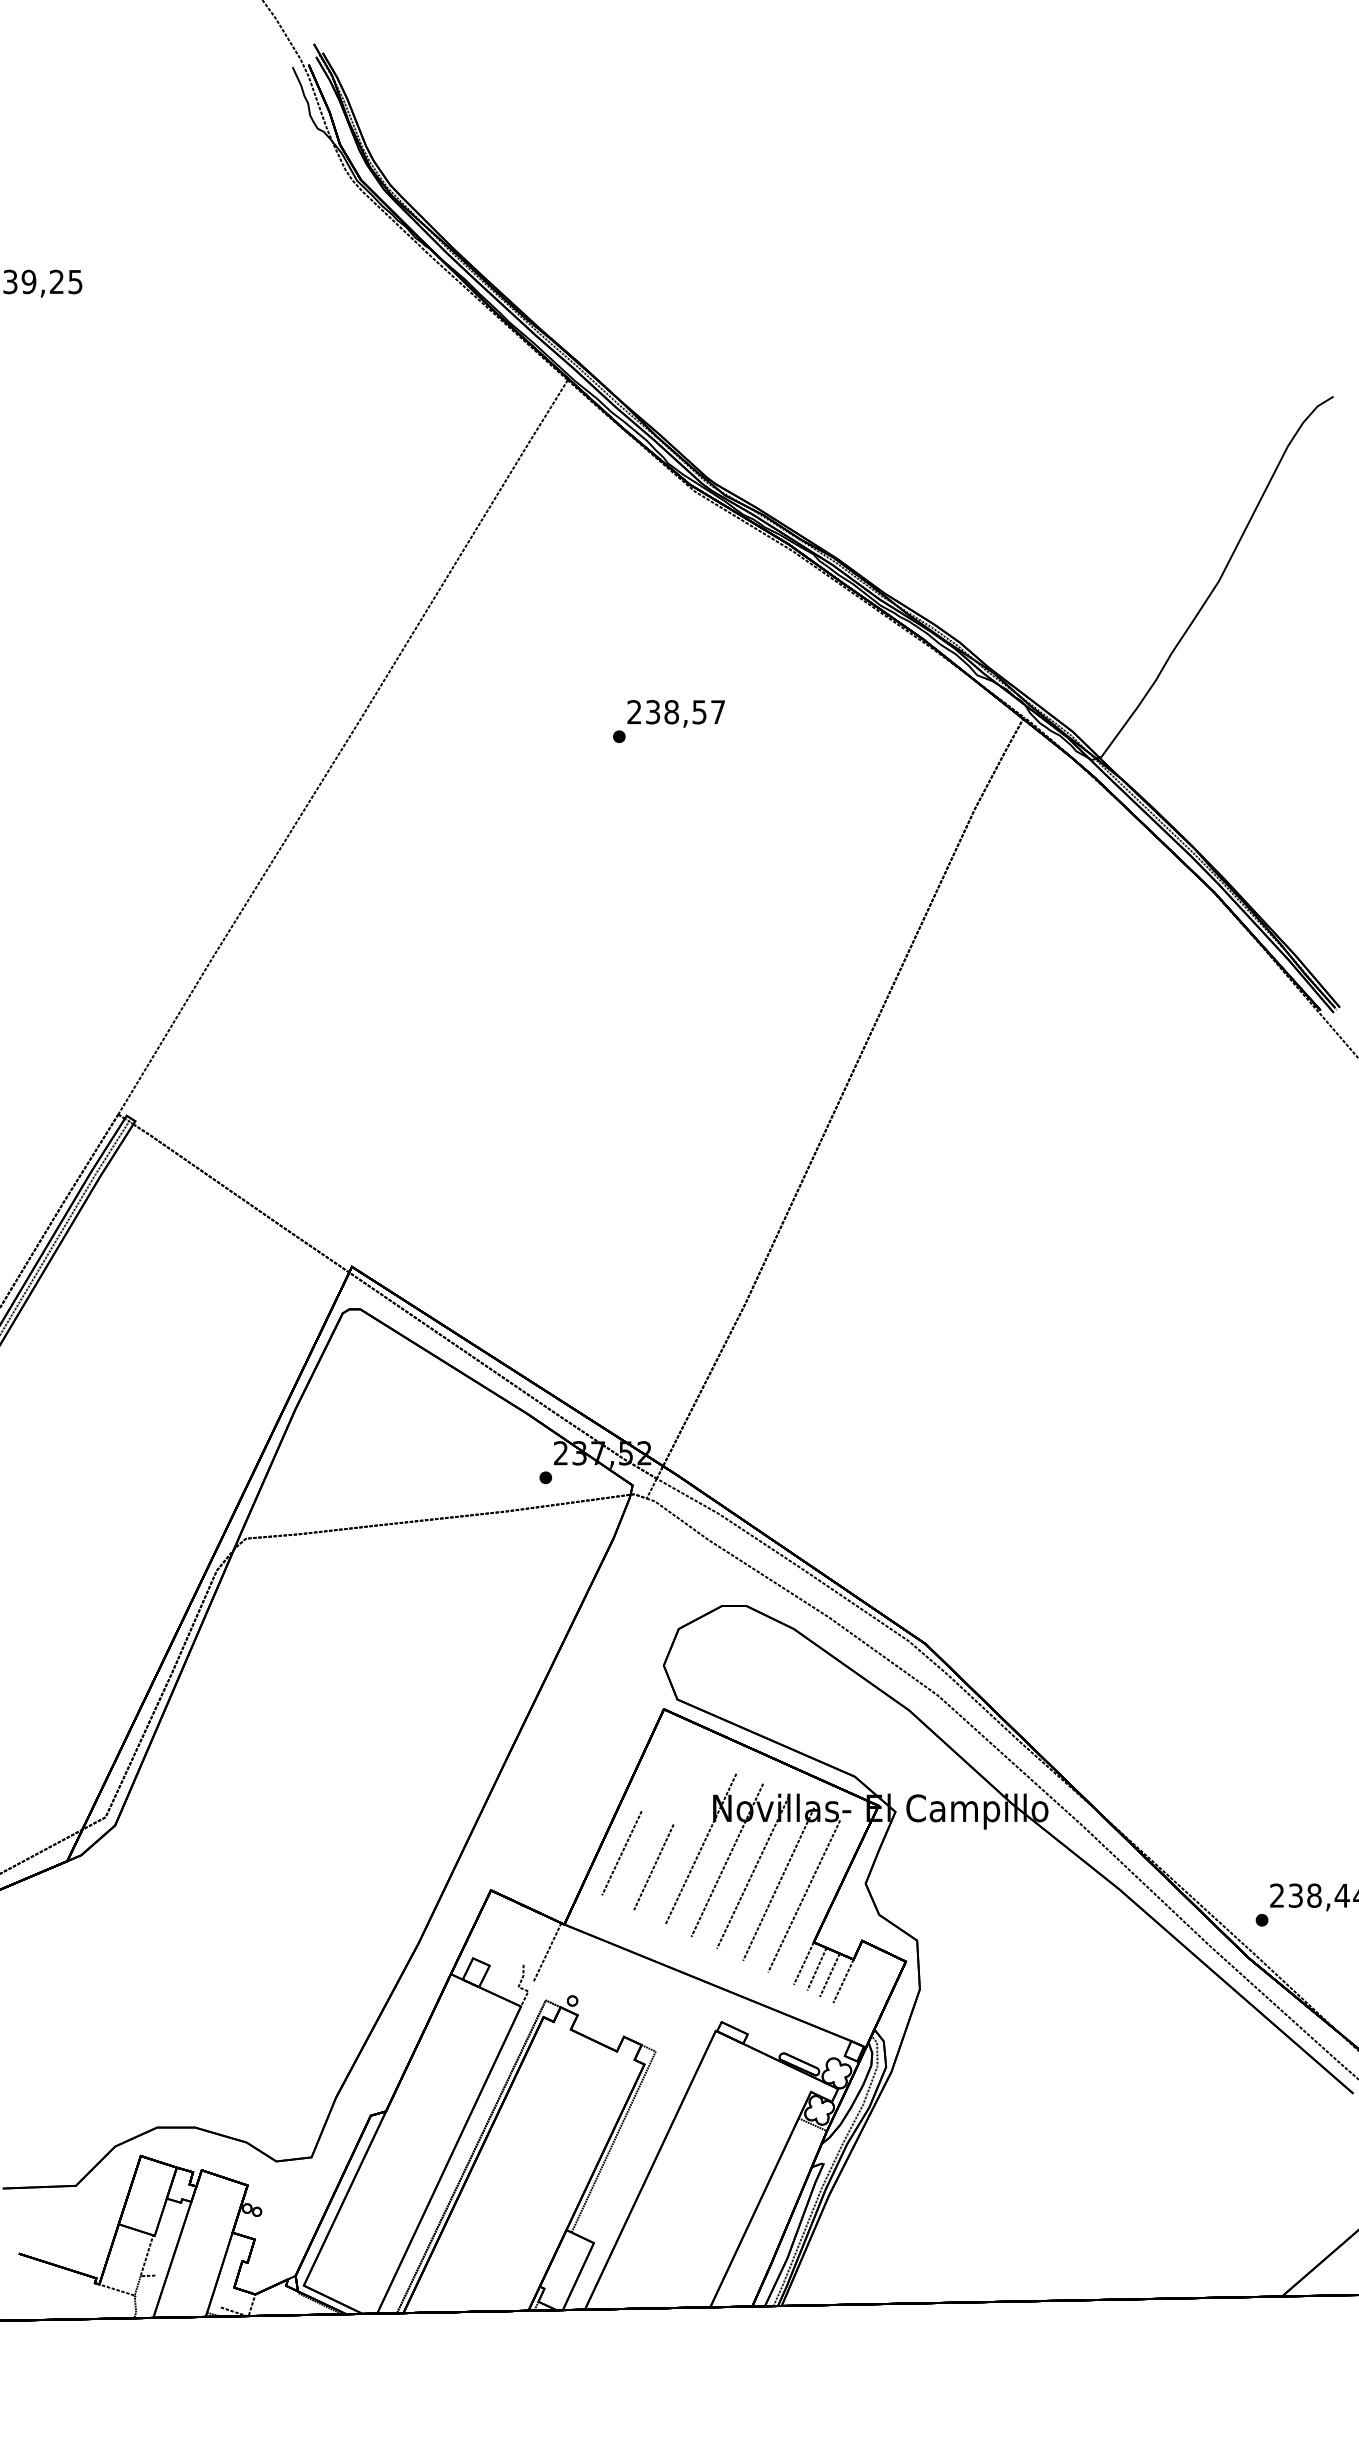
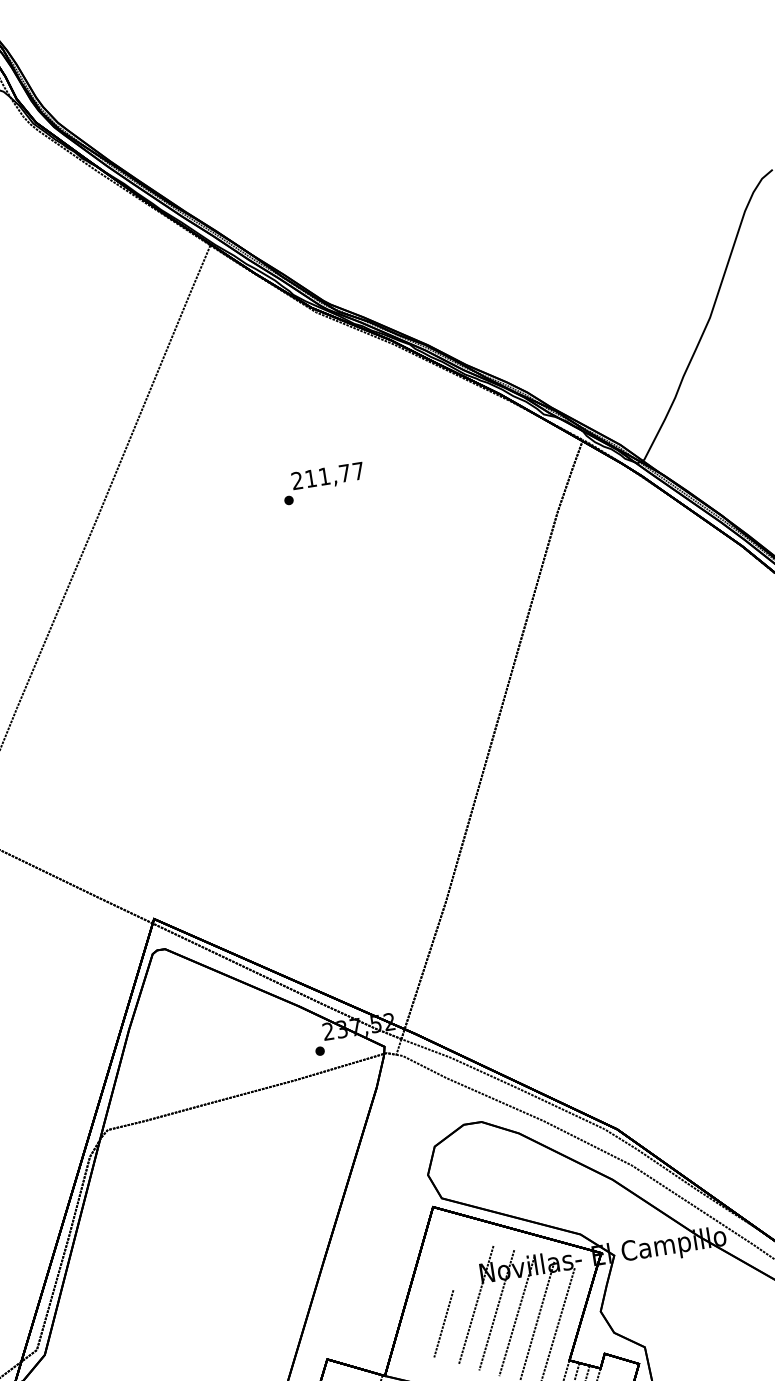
text: (676, 712) -> (328, 476), 238,57 -> 211,77
line: (621, 1853) -> (418, 1317), removed

